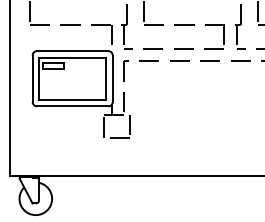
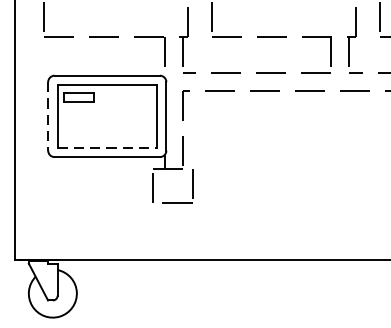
line: (32, 79) -> (47, 117), solid -> dashed
line: (72, 99) -> (106, 147), solid -> dashed

